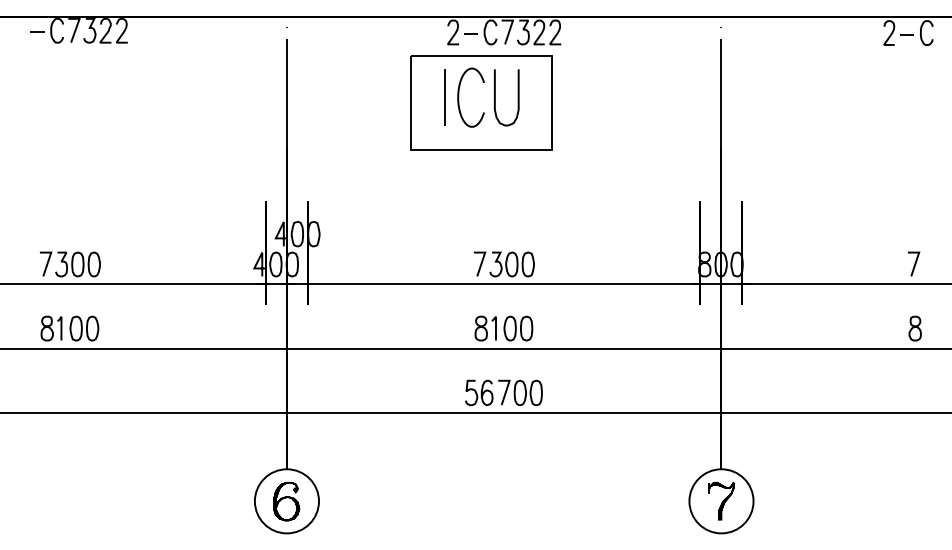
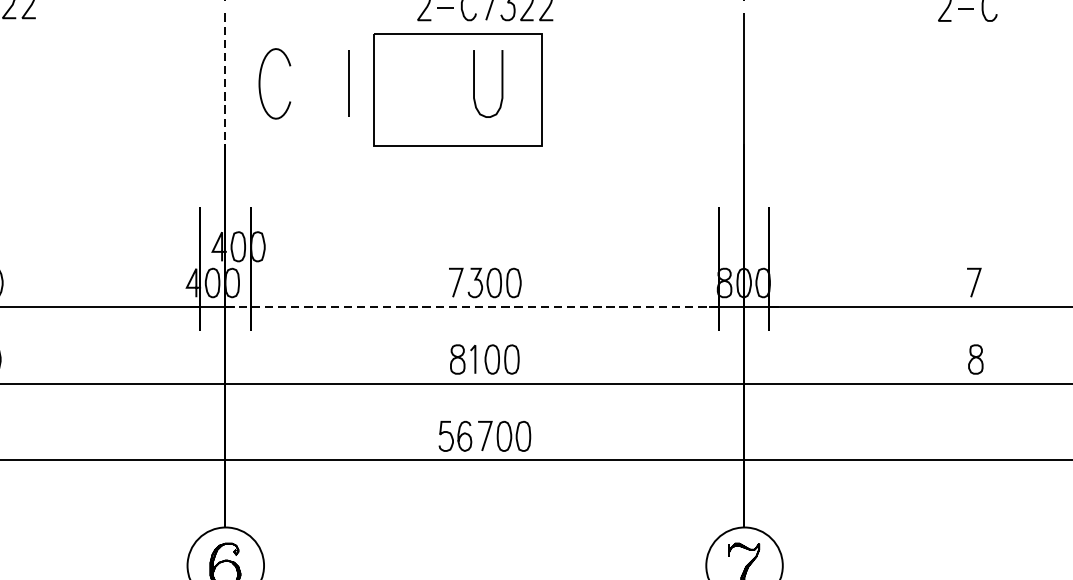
line: (286, 93) -> (225, 78), solid -> dashed
line: (444, 97) -> (348, 83), moved
curve: (459, 97) -> (261, 83), moved
line: (492, 284) -> (471, 306), solid -> dashed

